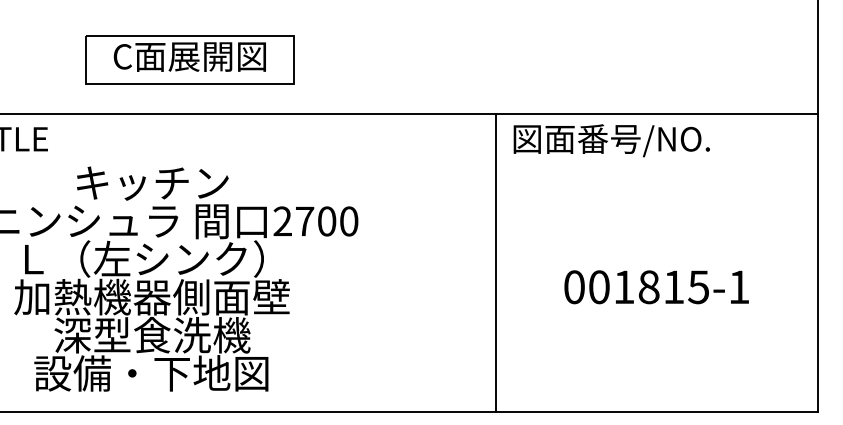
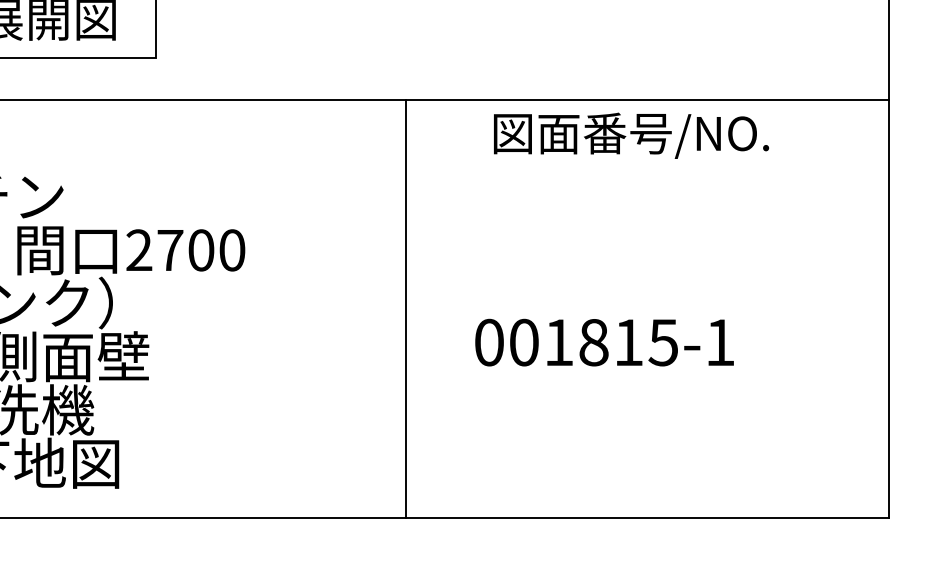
text: (611, 140) -> (630, 135), moved
line: (496, 263) -> (406, 309), moved
text: (656, 287) -> (604, 342), moved

